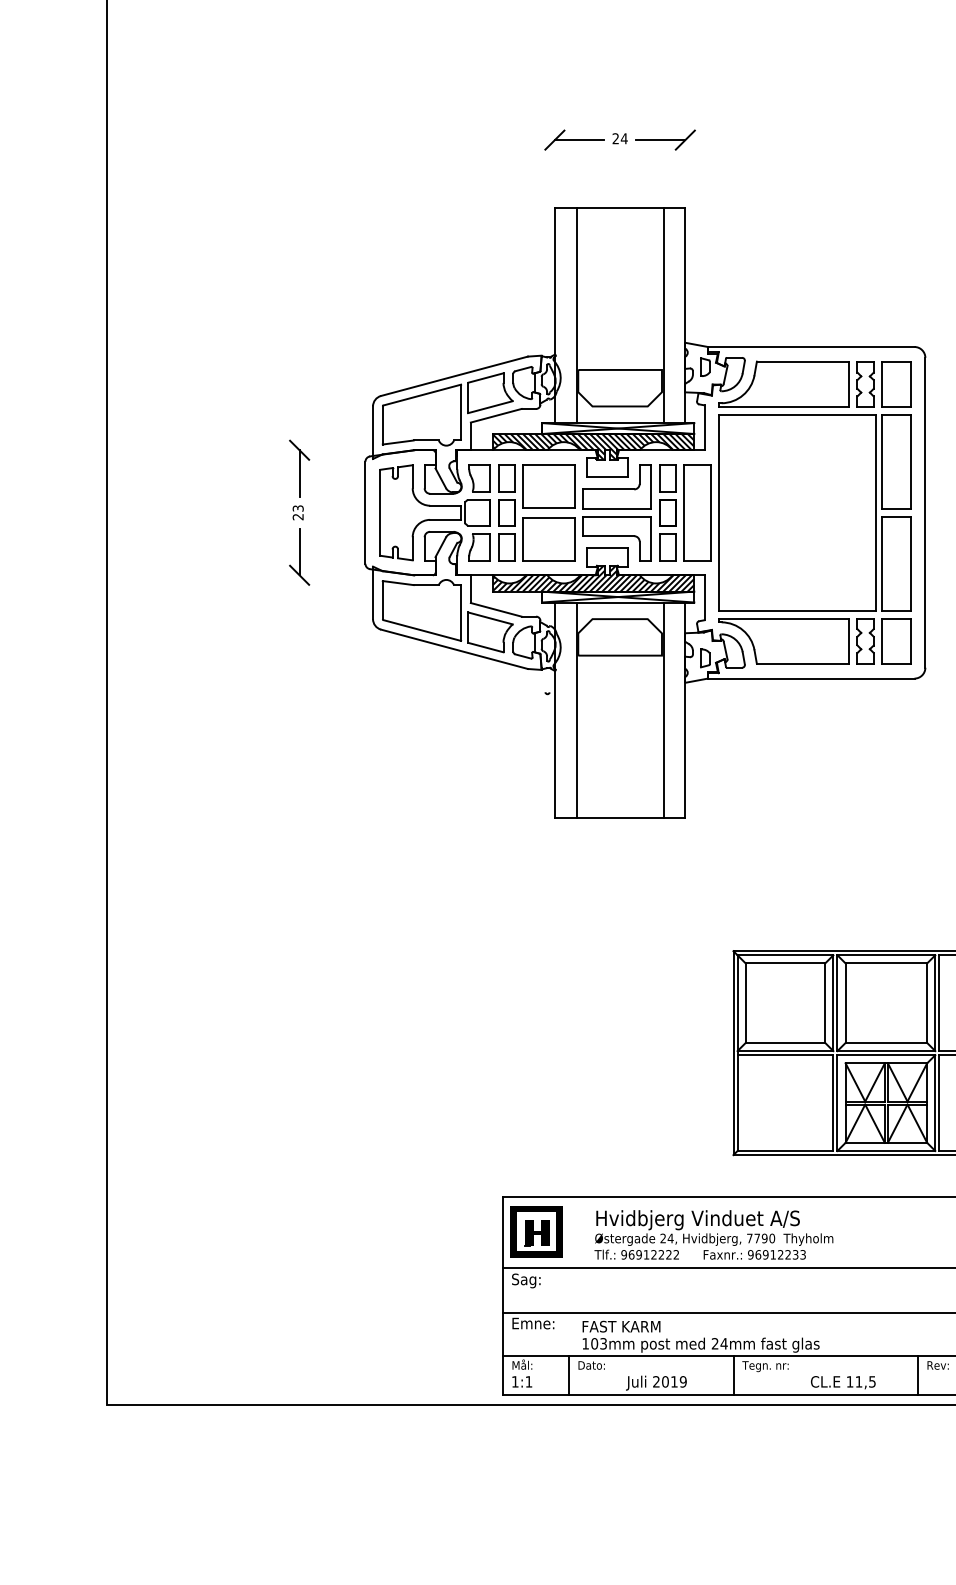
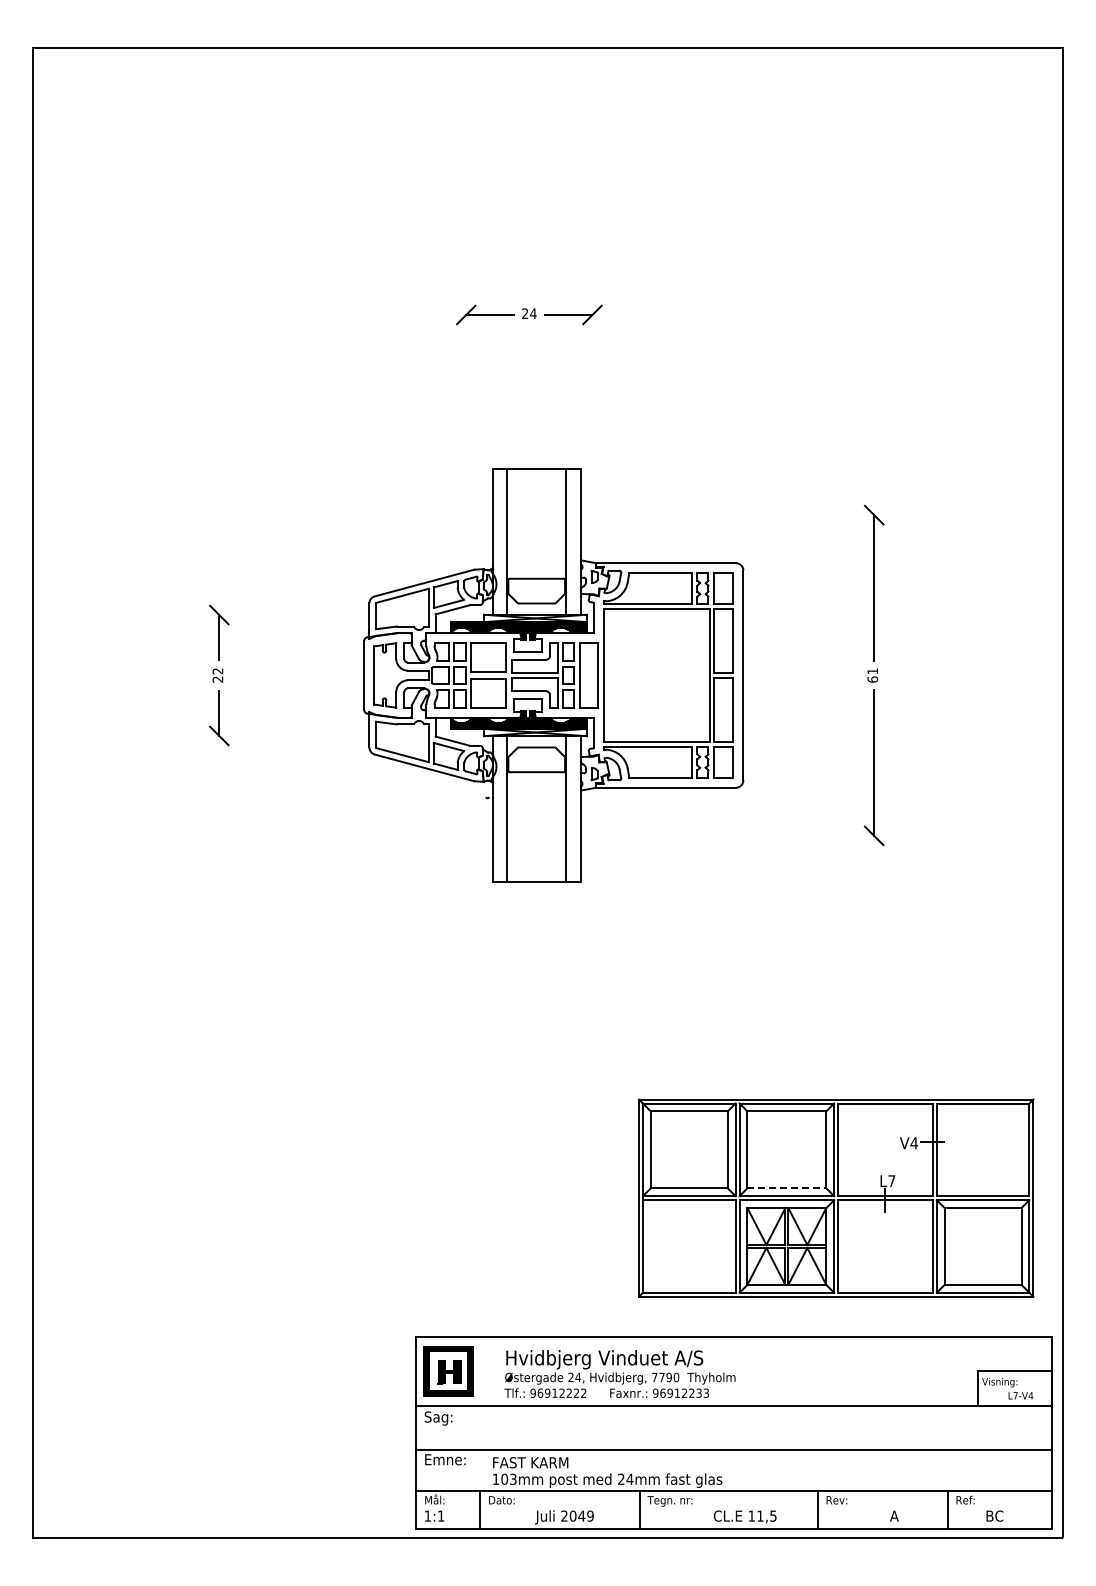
text: (298, 508) -> (218, 671), 23 -> 22
part: (645, 512) -> (553, 675), size x0.7
line: (887, 1043) -> (787, 1188), solid -> dashed
text: (674, 1381) -> (581, 1515), 2019 -> 2049

